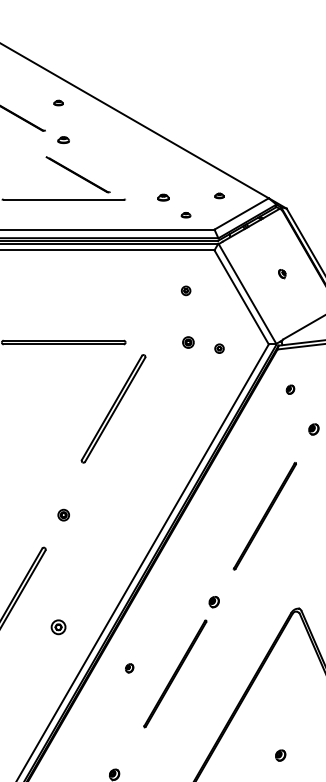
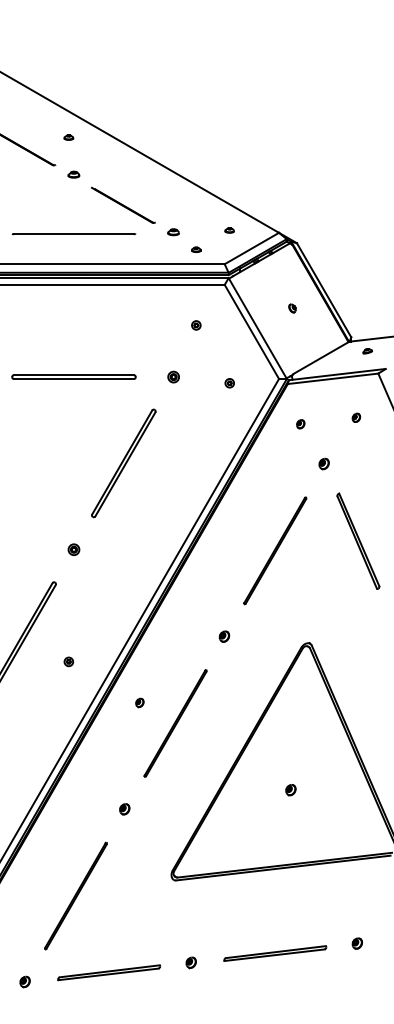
line: (78, 173) -> (123, 204), moved
part: (188, 341) -> (173, 376), moved
part: (113, 408) -> (123, 463), moved
part: (58, 626) -> (68, 661), size x0.62
line: (175, 673) -> (175, 723), moved

